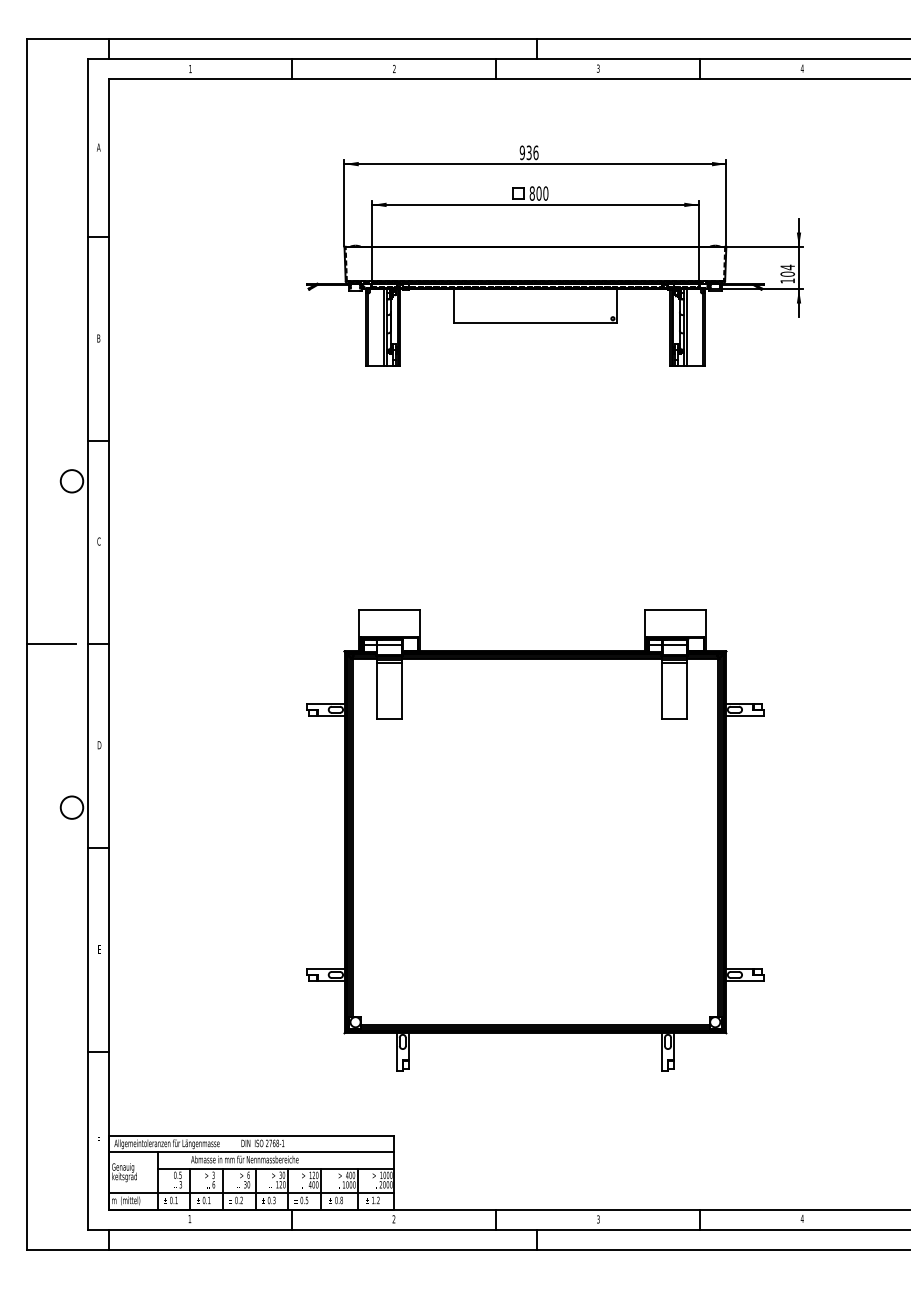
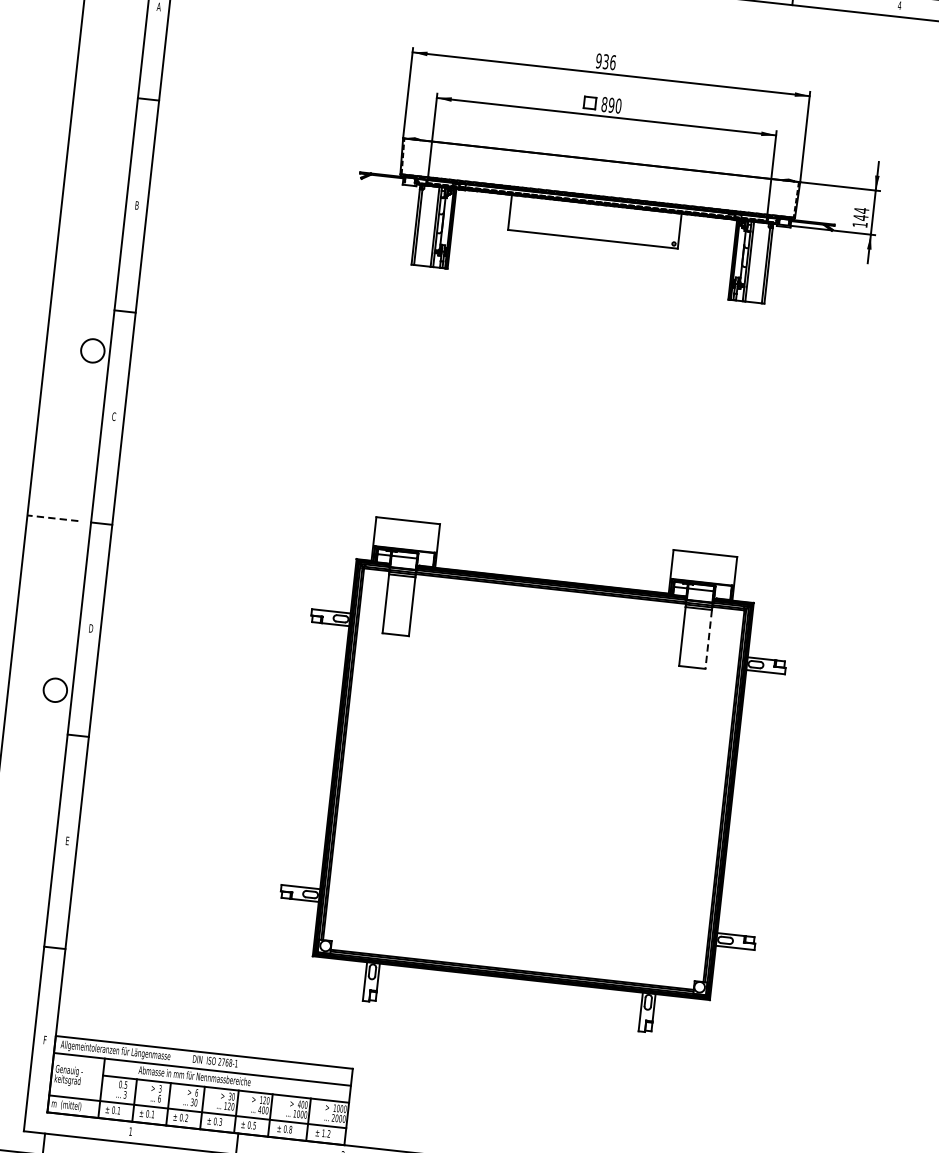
text: (538, 193) -> (610, 105), 800 -> 890
text: (787, 274) -> (860, 217), 104 -> 144
line: (51, 644) -> (52, 518), solid -> dashed
line: (687, 691) -> (708, 640), solid -> dashed

